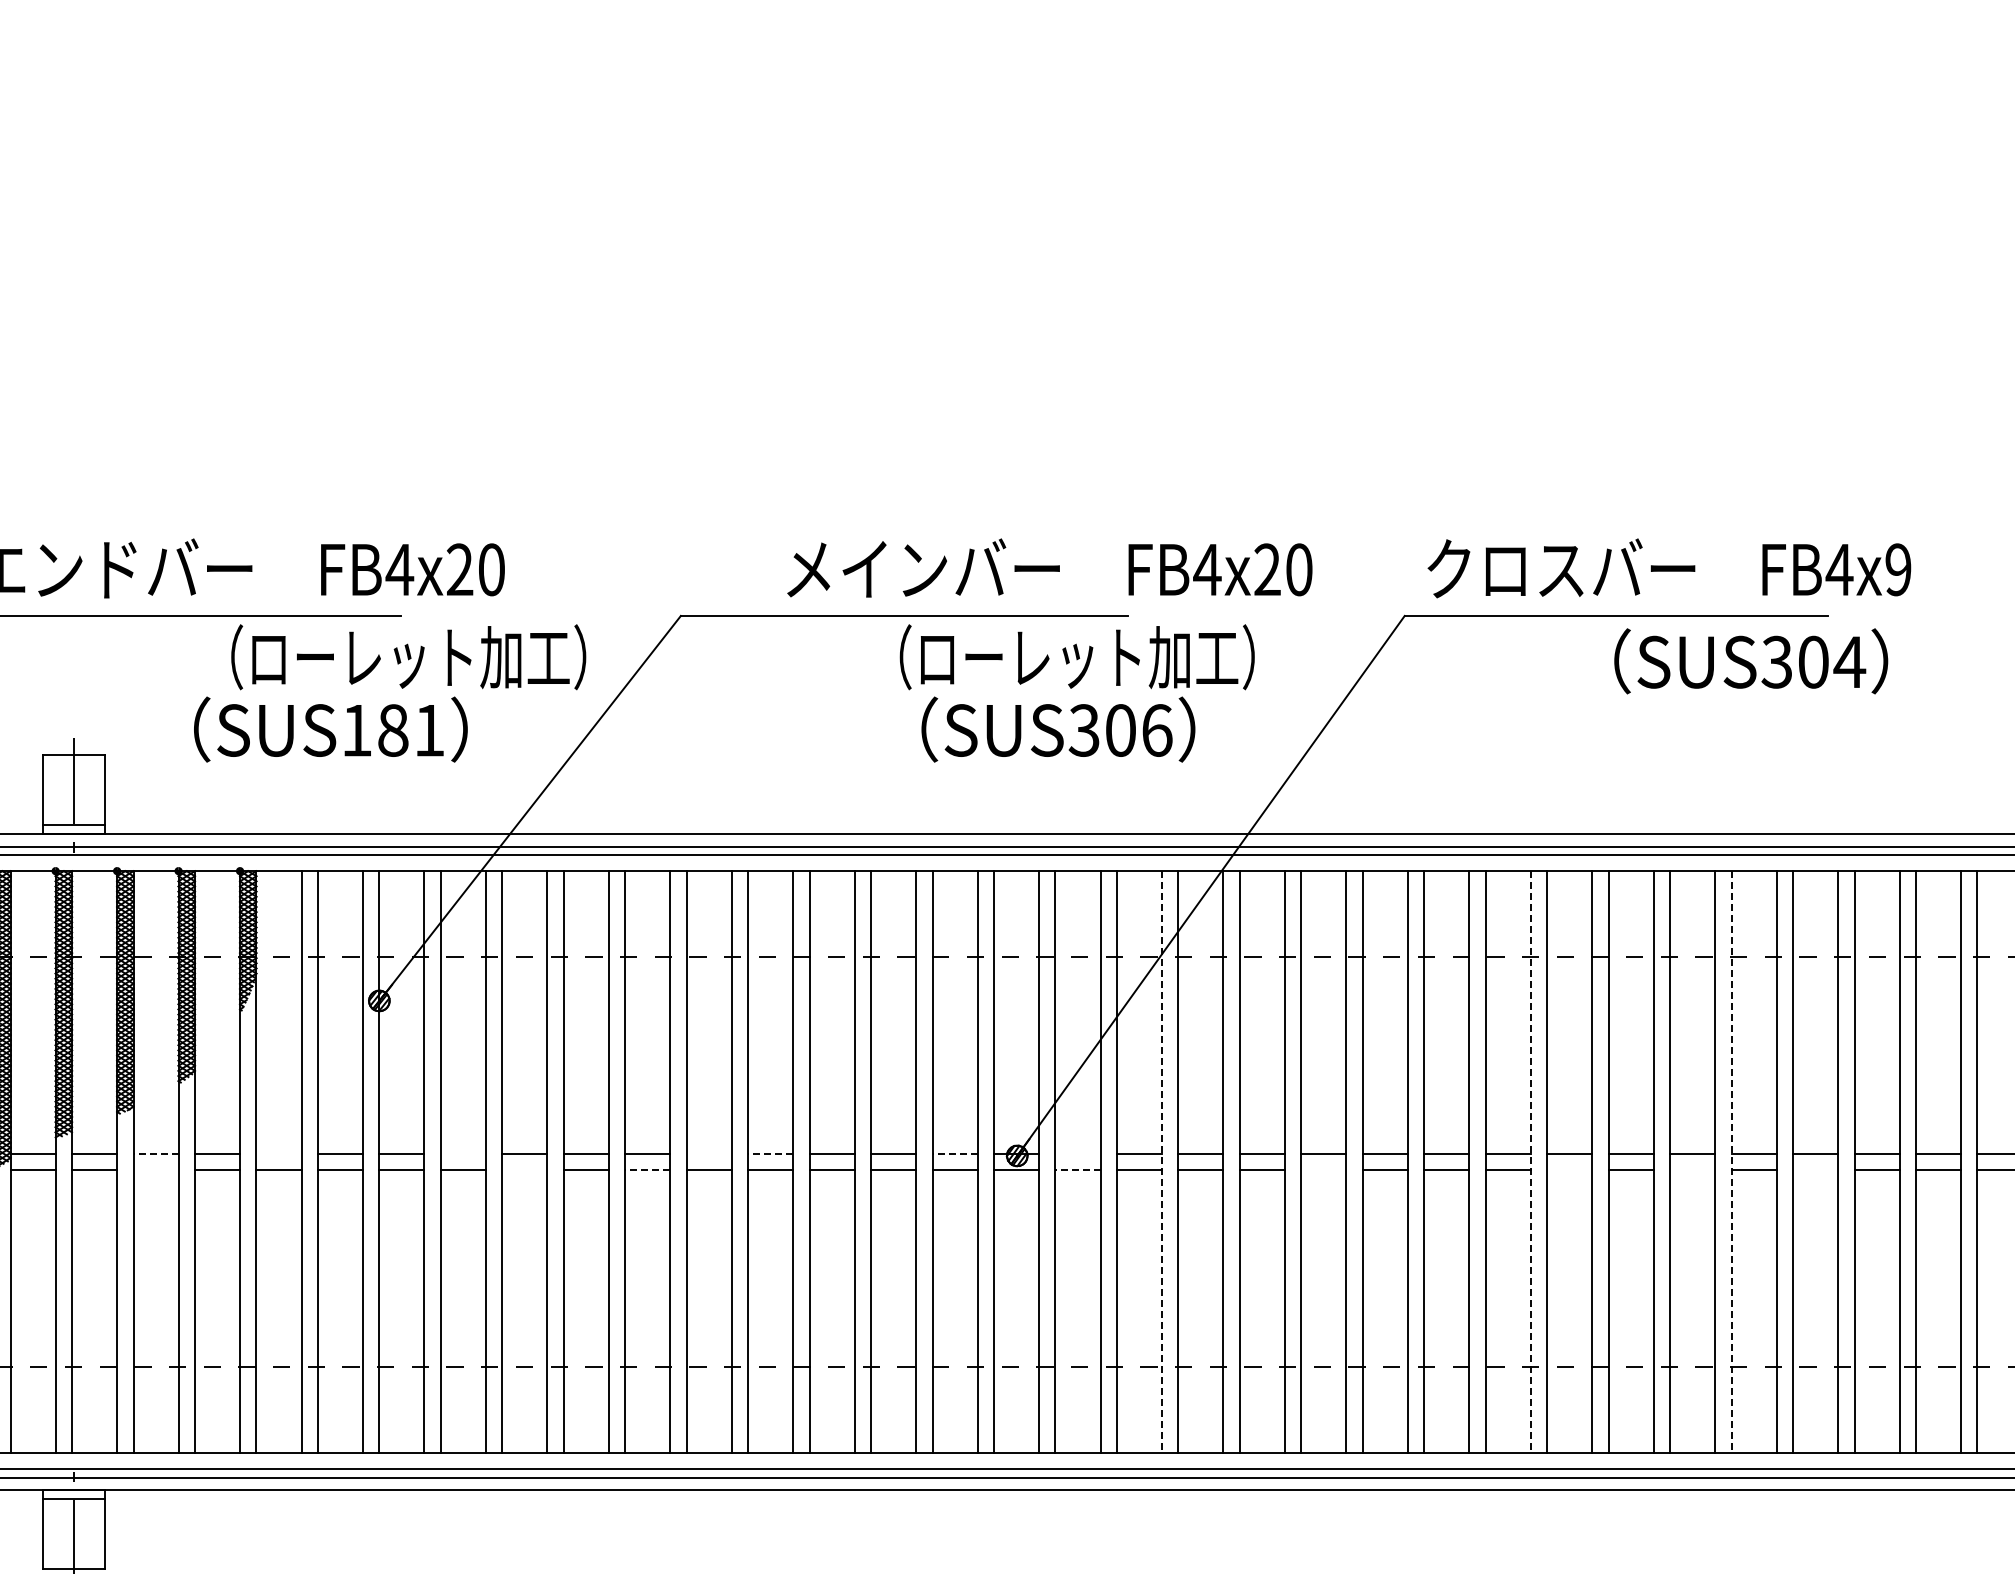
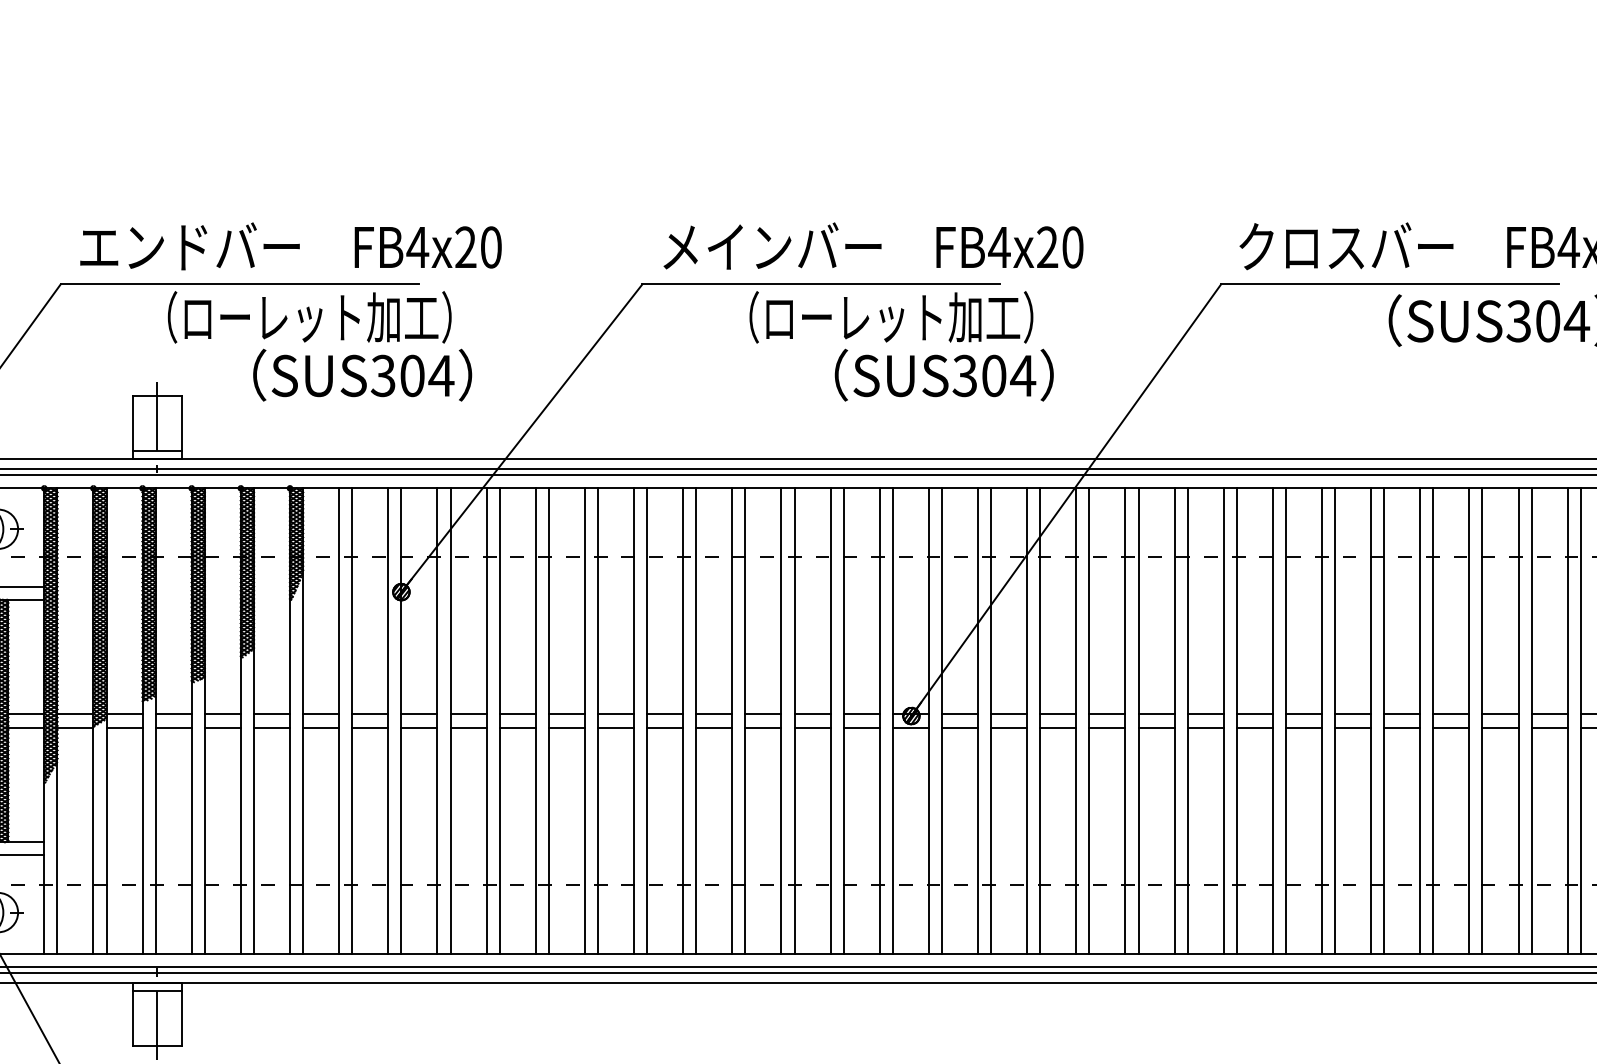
text: (1049, 567) -> (873, 245), moved
text: (408, 657) -> (309, 317), moved
text: (1076, 657) -> (890, 317), moved
text: (393, 730) -> (412, 375), SUS181 -> SUS304
text: (1156, 730) -> (1022, 375), SUS306 -> SUS304
line: (156, 1153) -> (223, 714), dashed -> solid
line: (278, 1153) -> (320, 714), added
line: (462, 1153) -> (467, 714), added
line: (708, 1153) -> (664, 714), added
line: (770, 1153) -> (714, 714), dashed -> solid
line: (955, 1153) -> (862, 714), dashed -> solid
line: (1077, 1153) -> (959, 714), added
line: (1162, 1162) -> (1027, 721), dashed -> solid
line: (1530, 1162) -> (1321, 721), dashed -> solid
line: (1731, 1162) -> (1482, 721), dashed -> solid
line: (155, 1170) -> (222, 727), added
line: (524, 1170) -> (517, 727), added
line: (647, 1170) -> (615, 727), dashed -> solid
line: (1078, 1170) -> (960, 727), dashed -> solid
line: (1323, 1170) -> (1156, 727), added
line: (1569, 1170) -> (1352, 727), added
line: (1692, 1170) -> (1451, 727), added
line: (1815, 1170) -> (1549, 727), added

